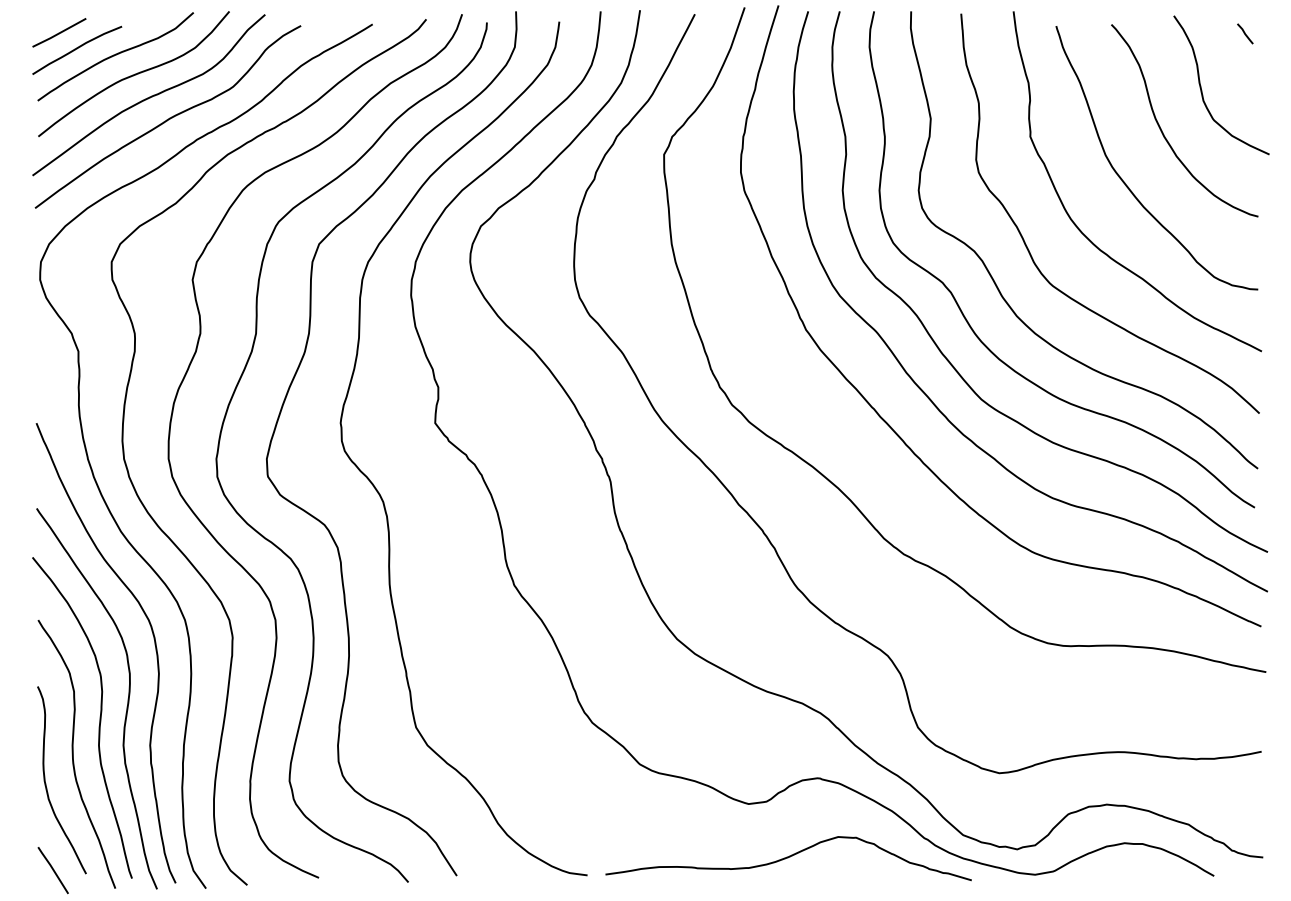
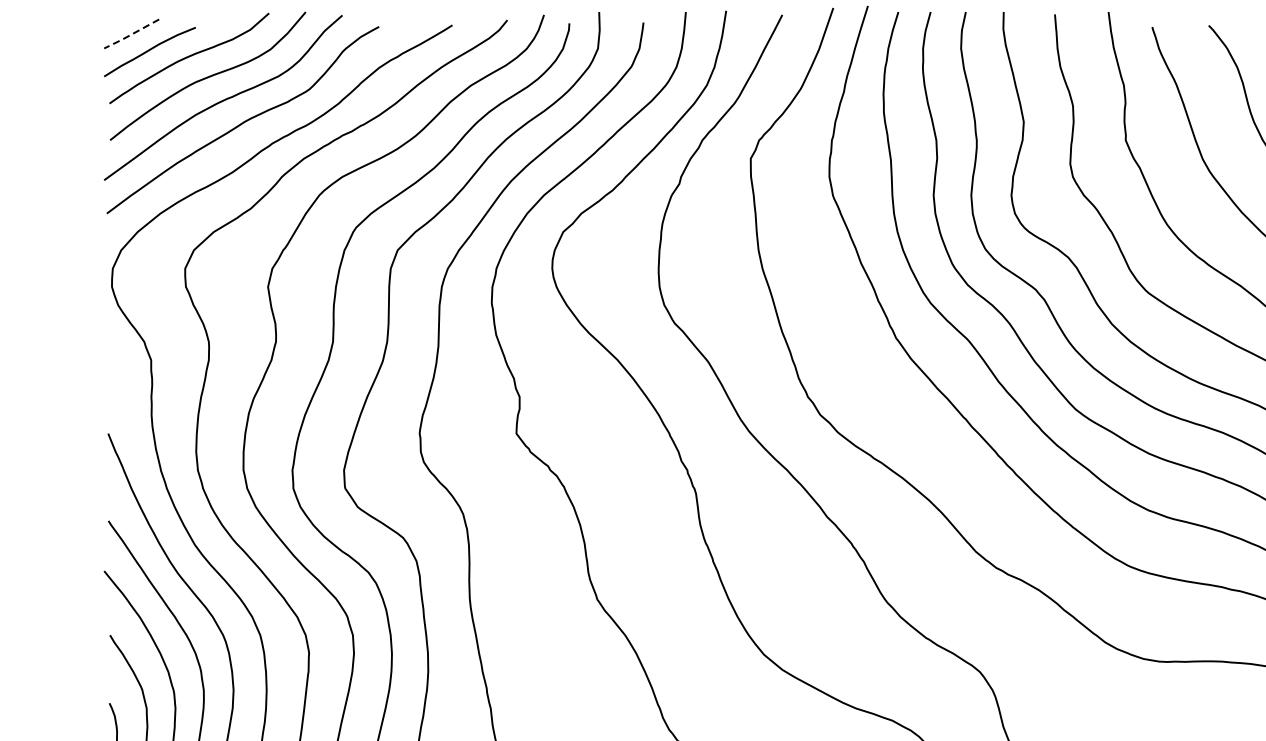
line: (59, 33) -> (131, 34), solid -> dashed

